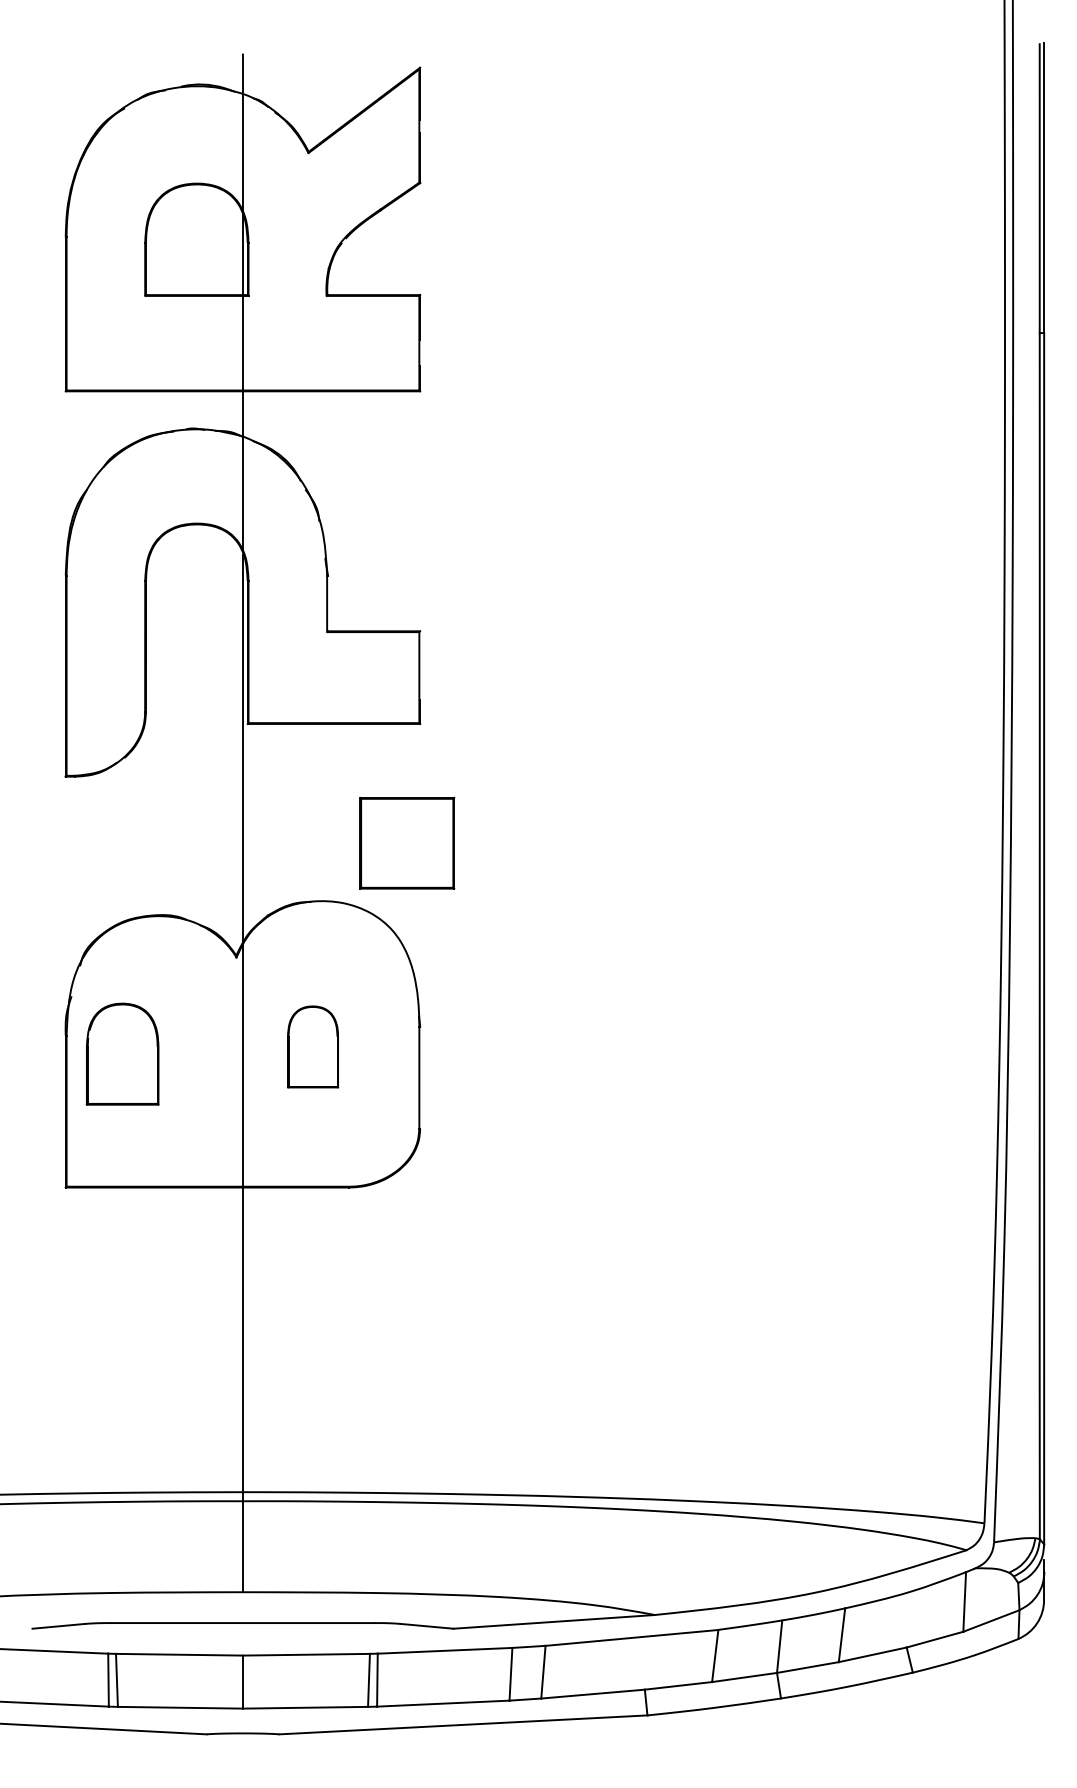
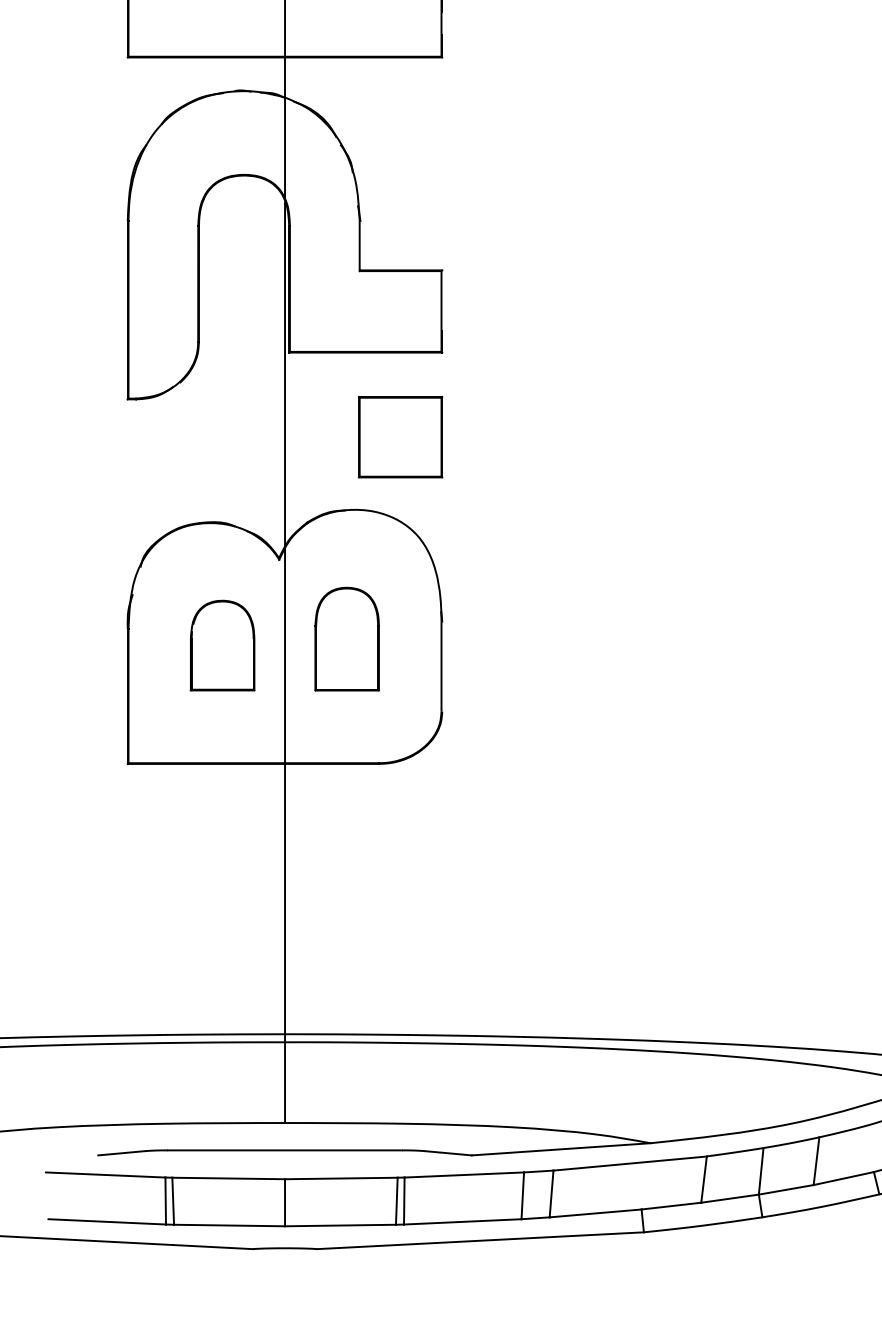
part: (407, 842) -> (400, 436), moved
part: (312, 1046) -> (346, 638), size x1.43
part: (122, 1053) -> (222, 645), moved

